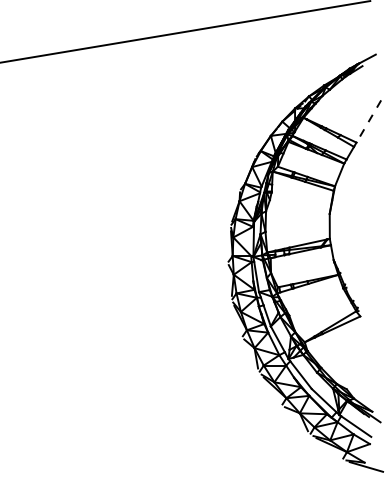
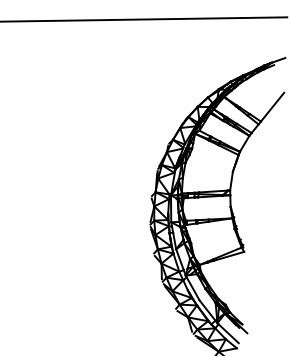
line: (368, 121) -> (272, 107), dashed -> solid

